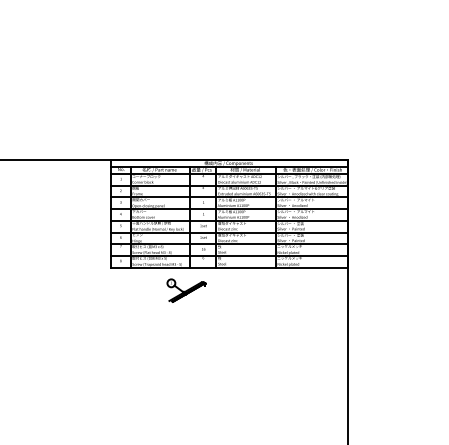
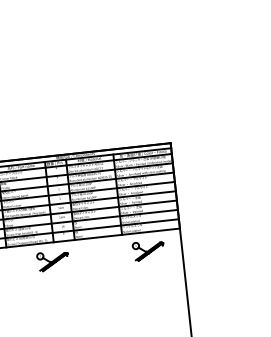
part: (306, 290) -> (148, 250), added

